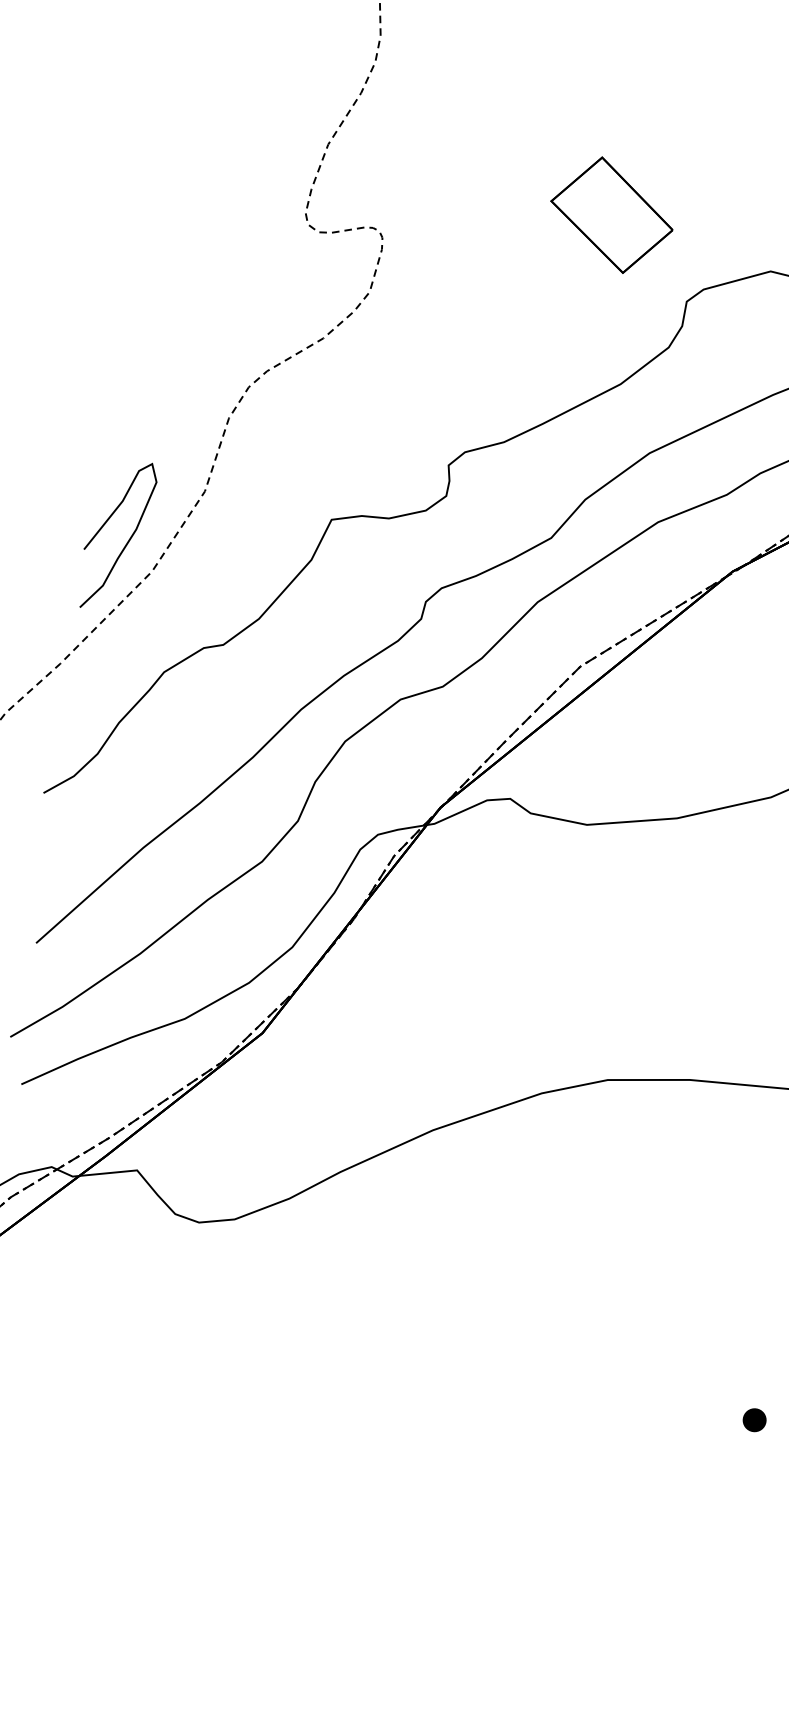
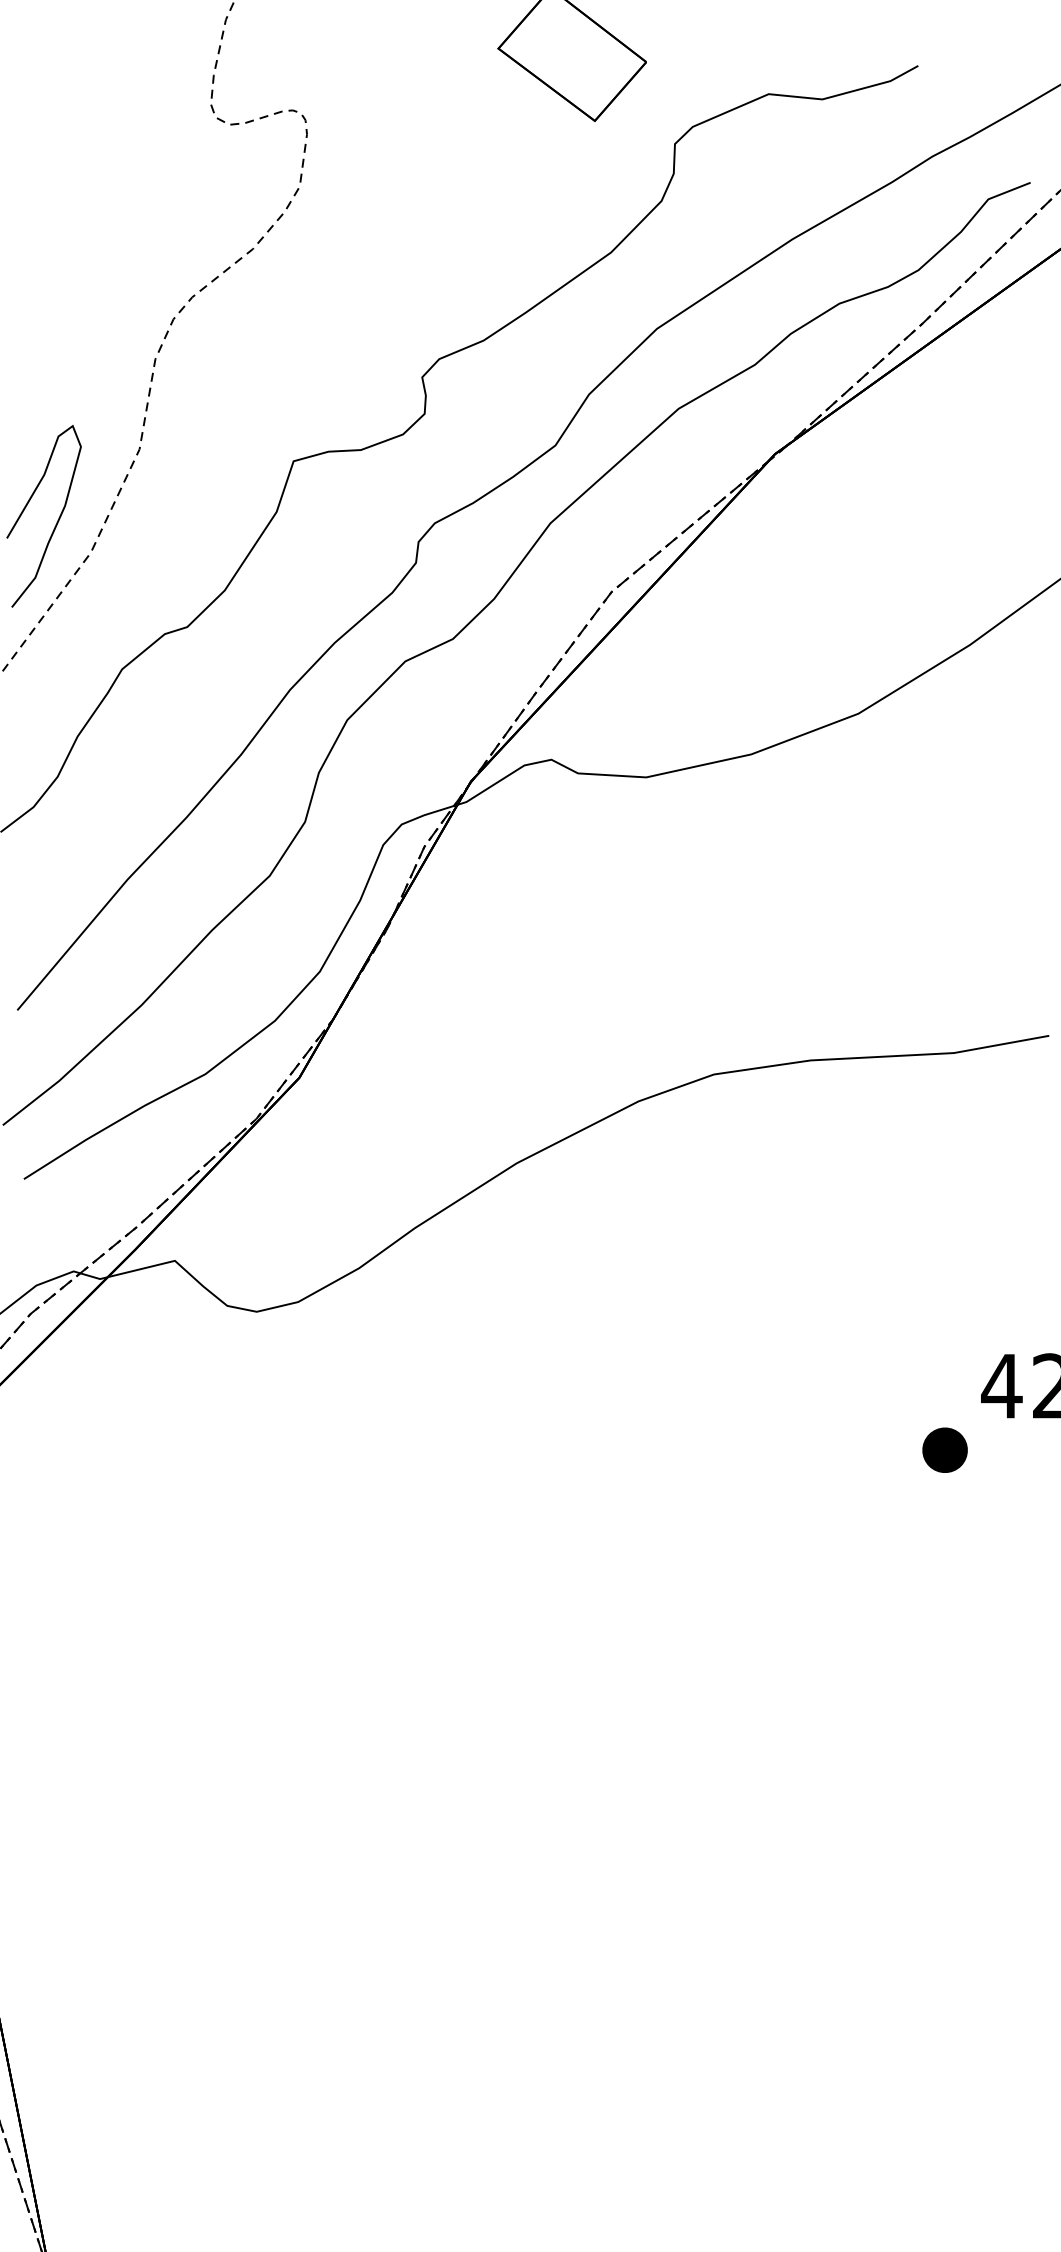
part: (754, 1420) -> (944, 1450), size x1.6

